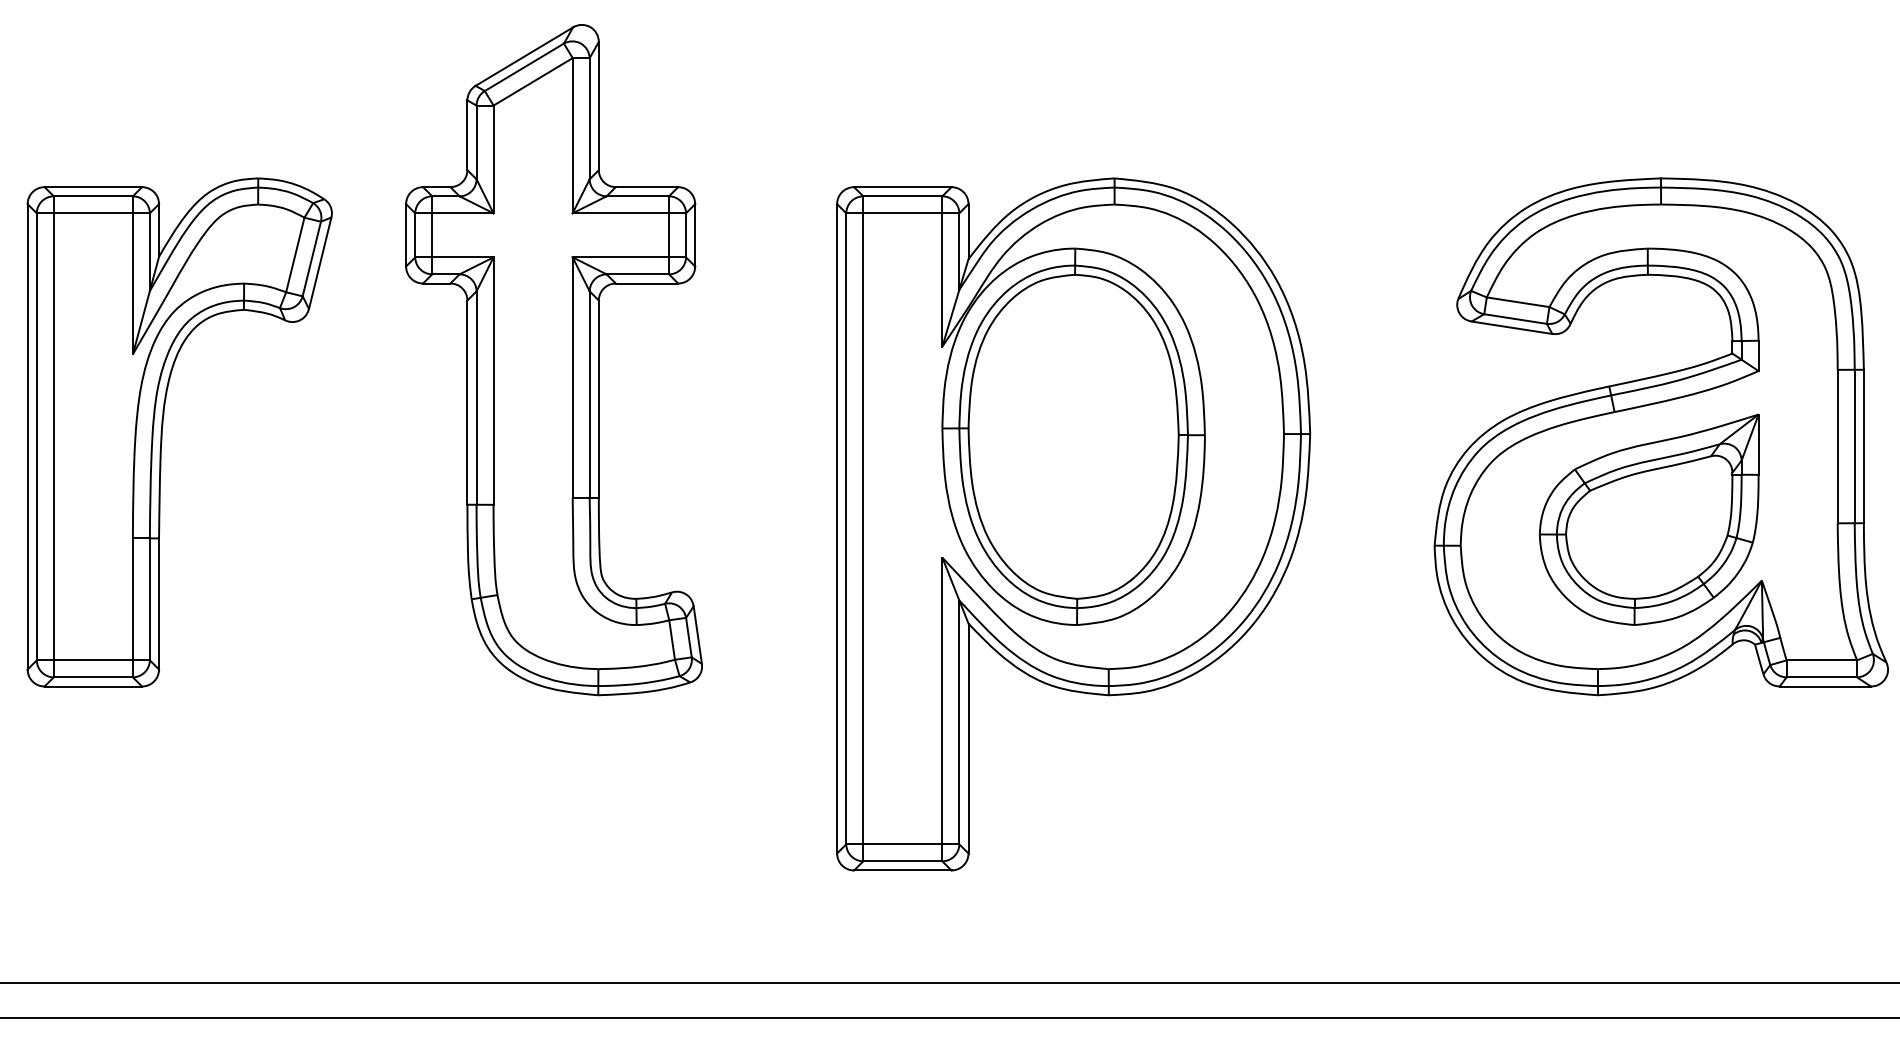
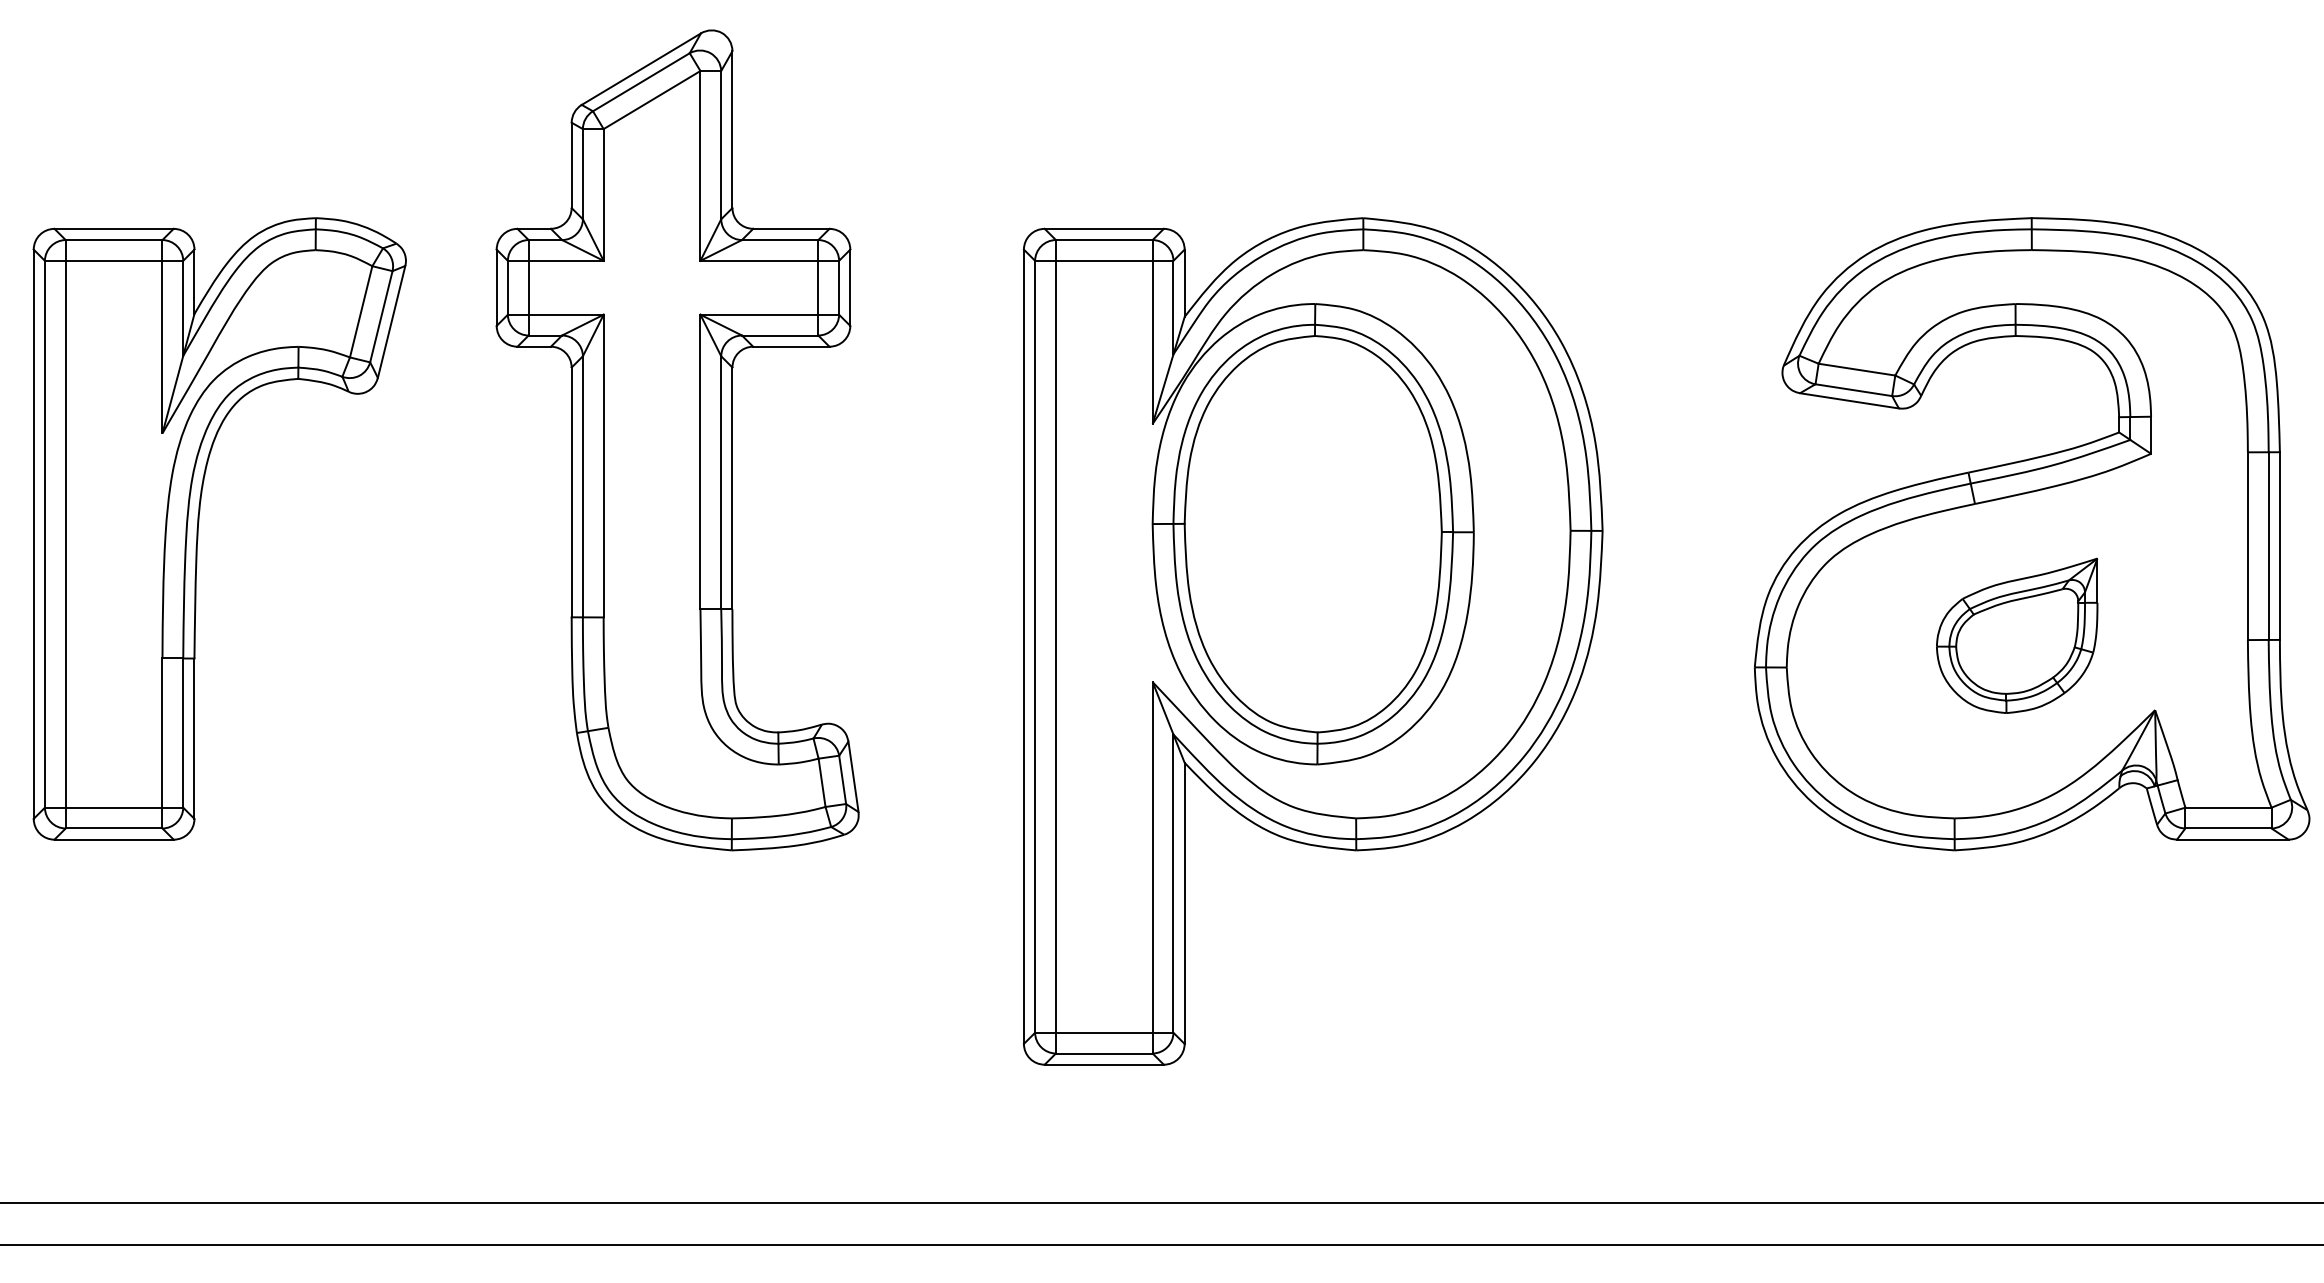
part: (1648, 519) -> (2016, 635), size x0.6

